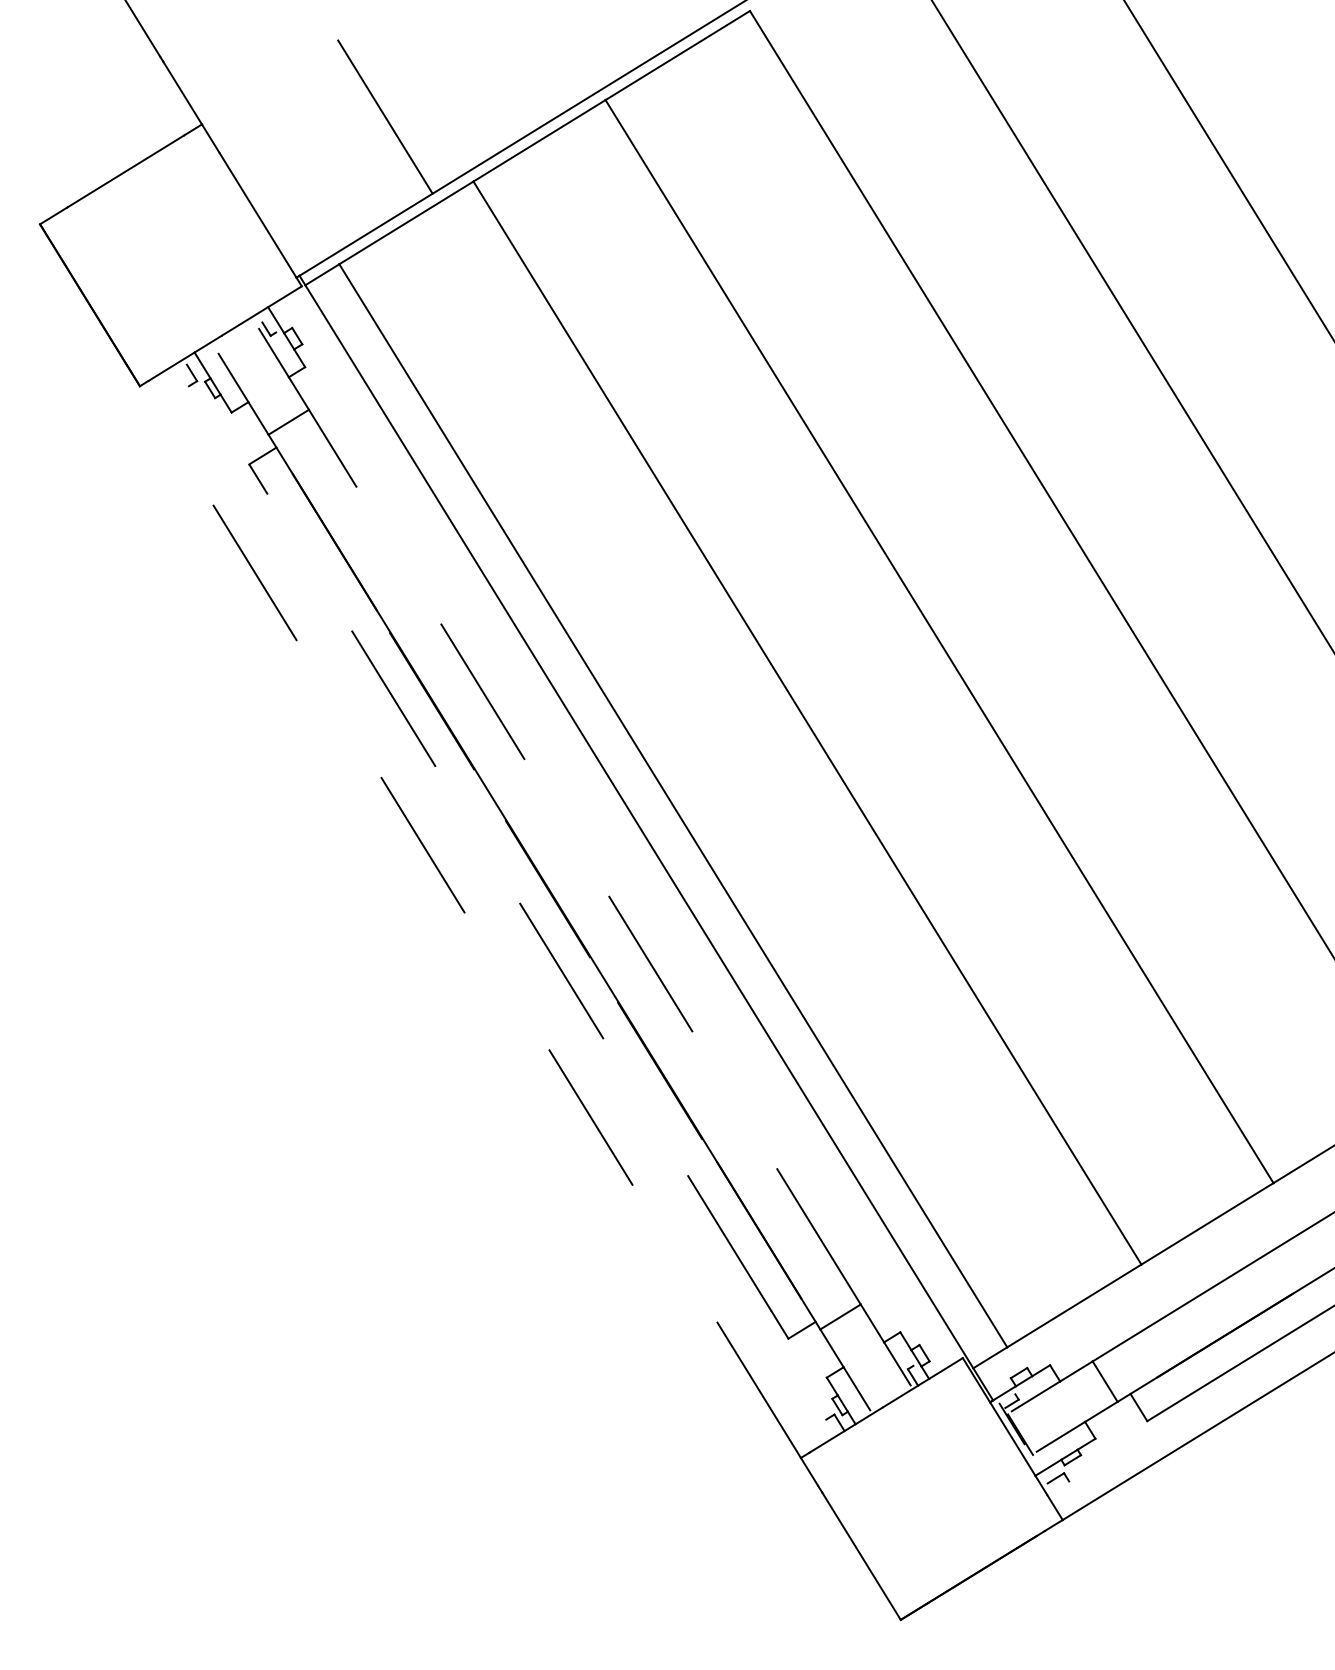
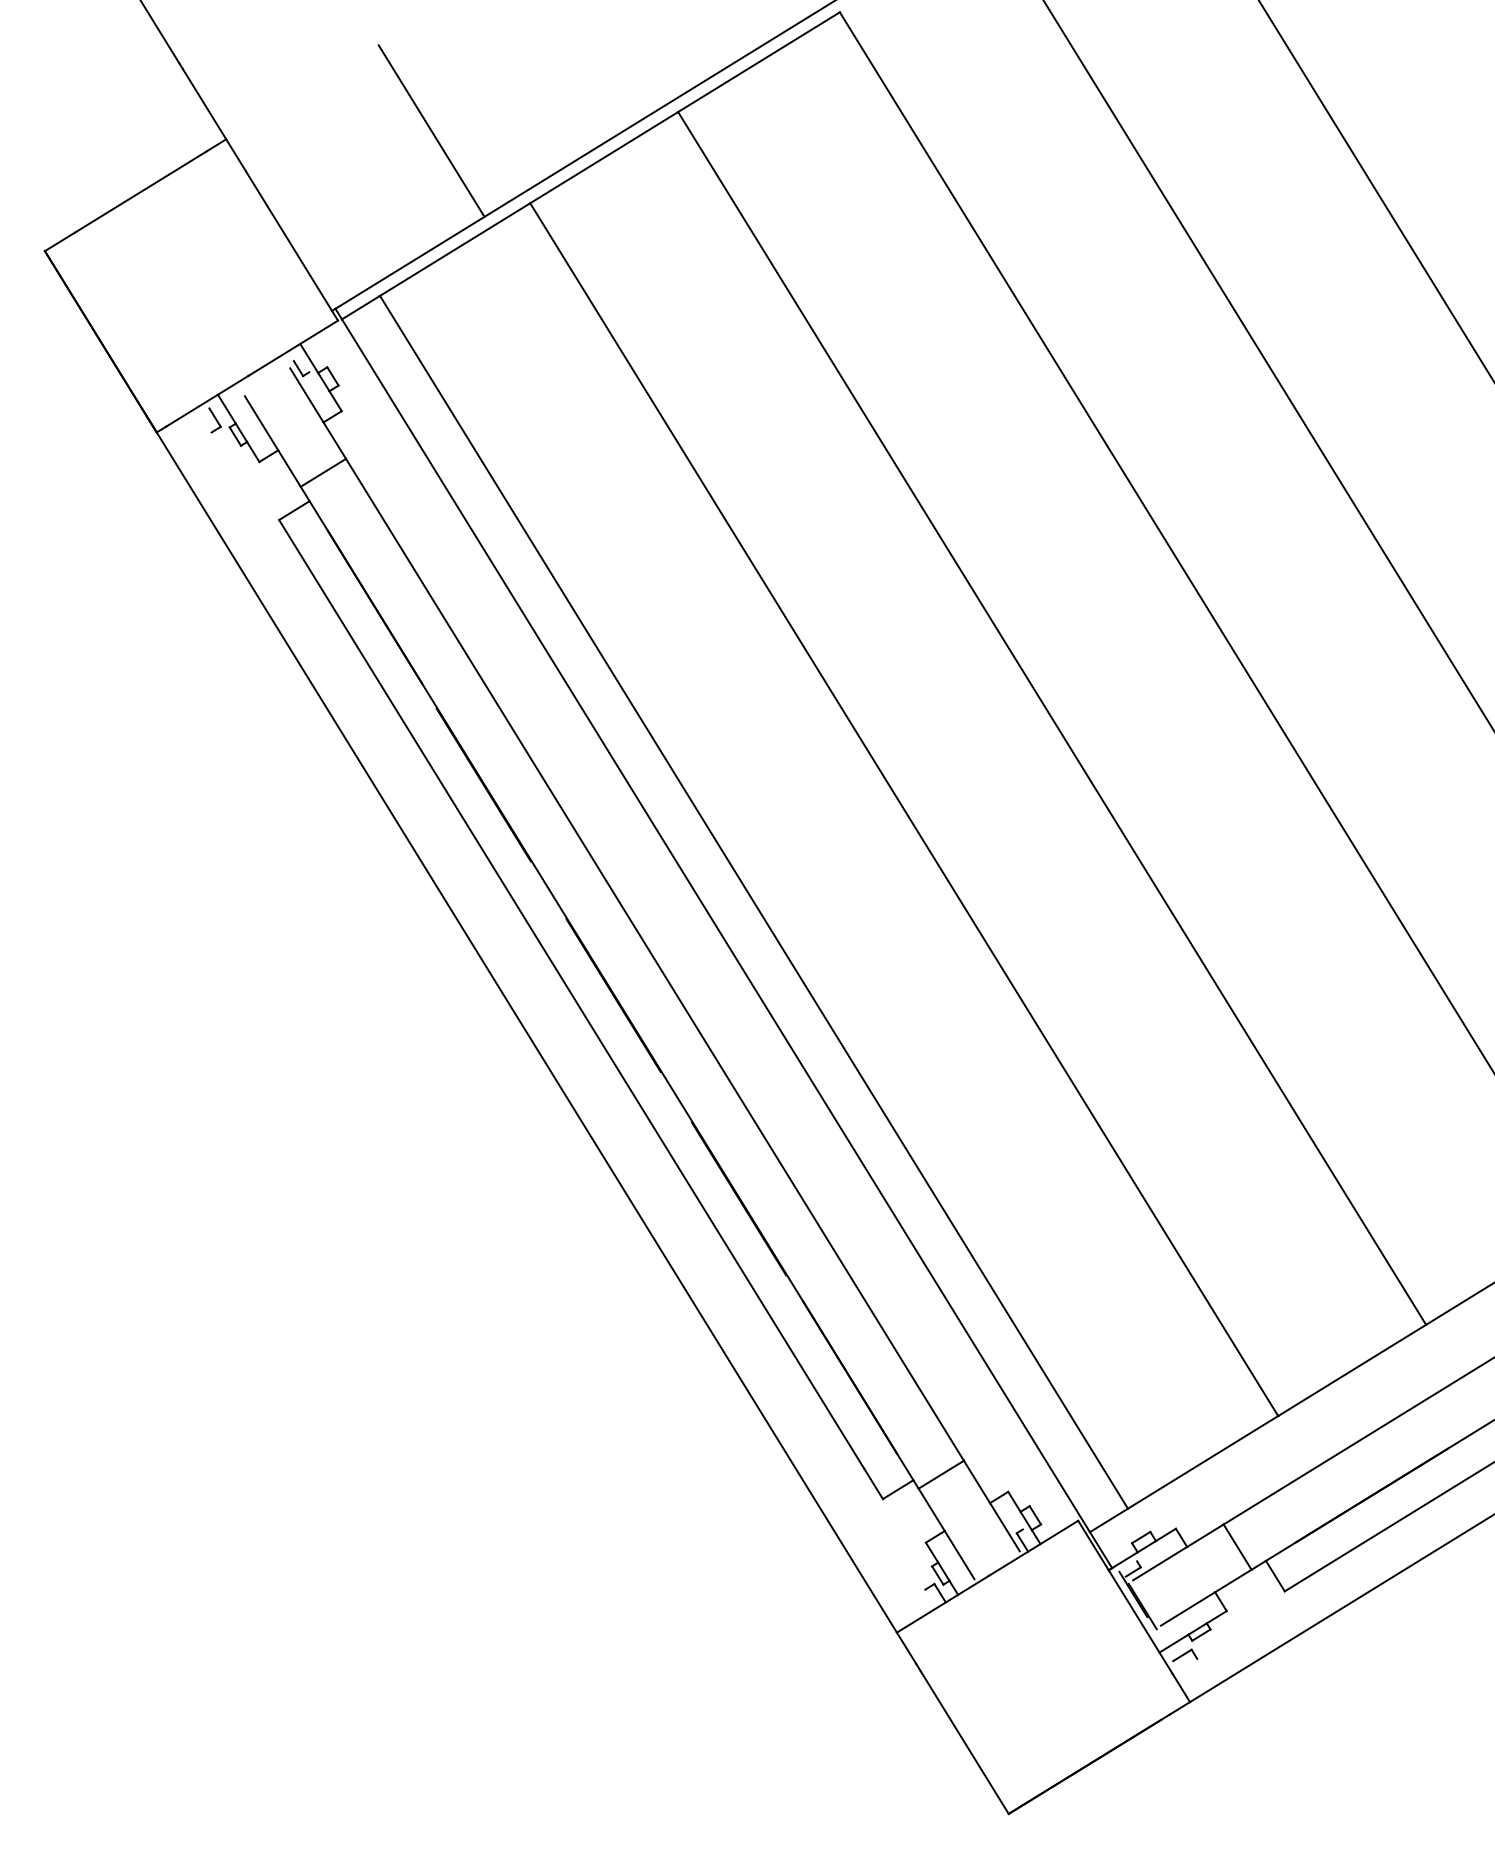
line: (584, 857) -> (654, 960), dashed -> solid
line: (510, 887) -> (571, 993), dashed -> solid
line: (465, 914) -> (521, 1024), dashed -> solid

